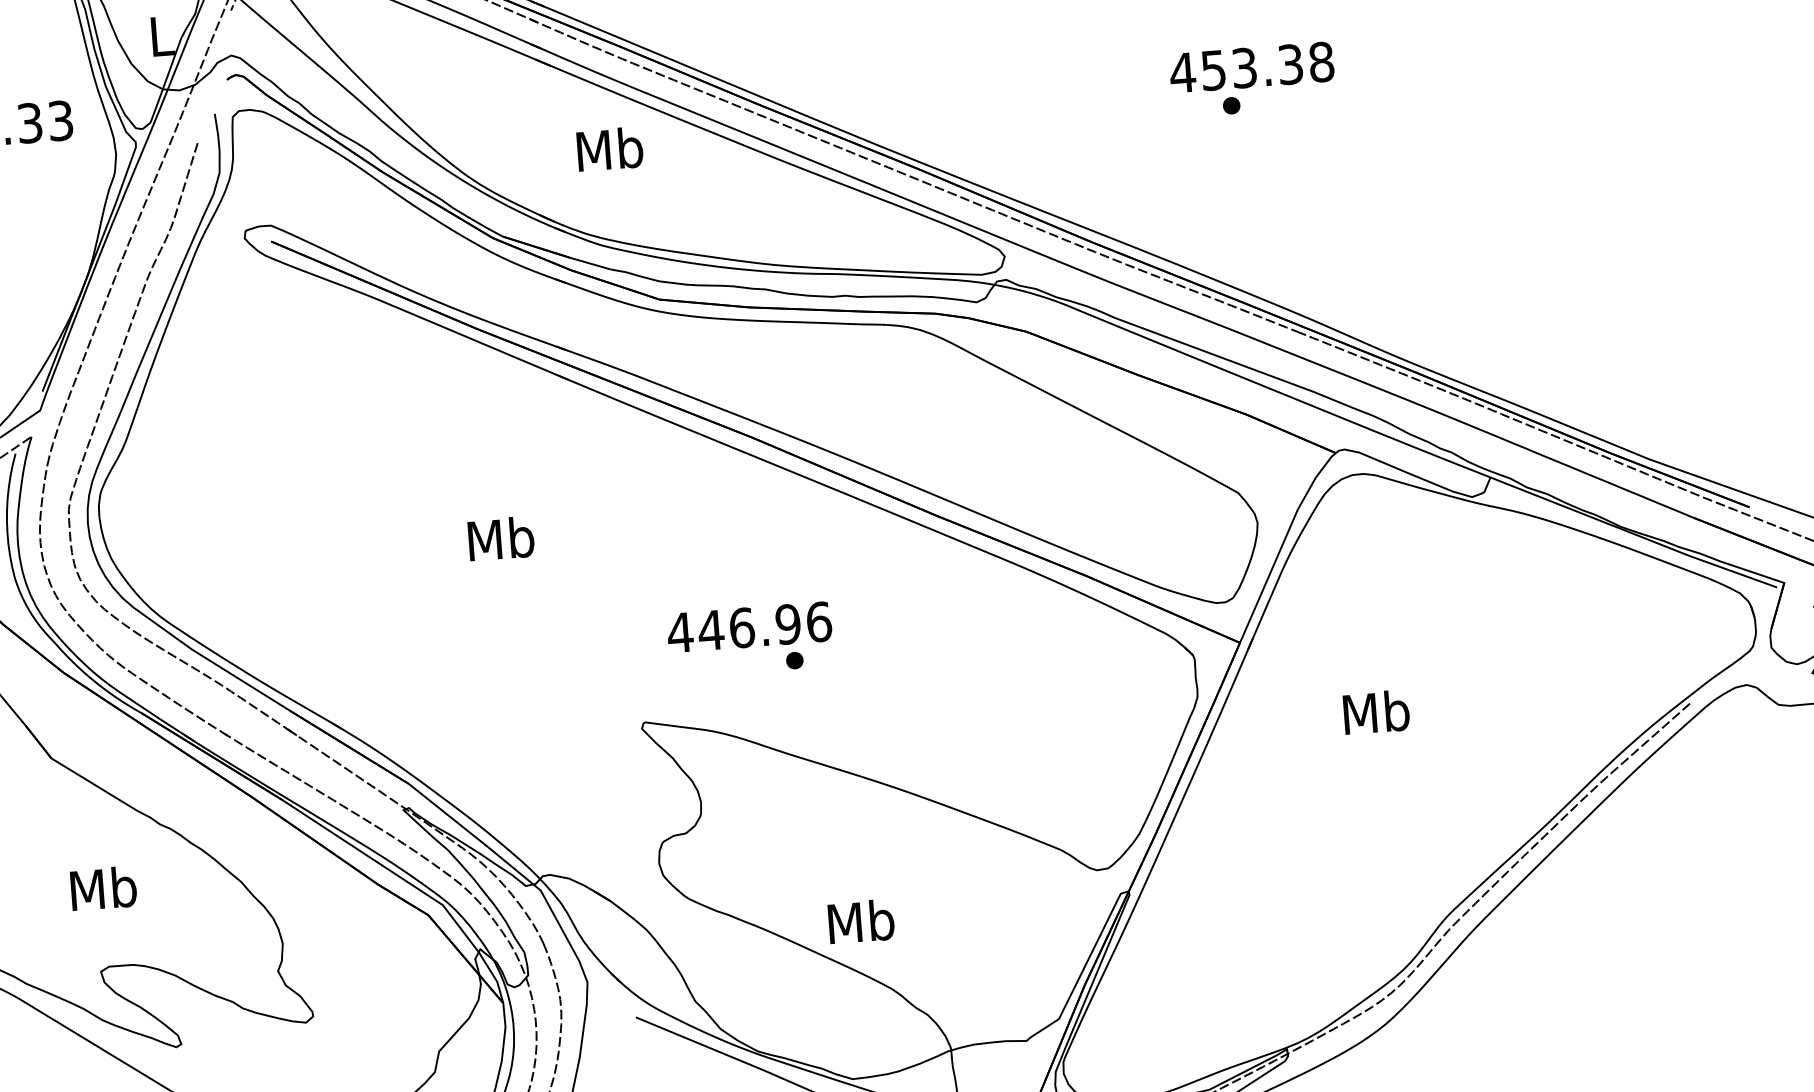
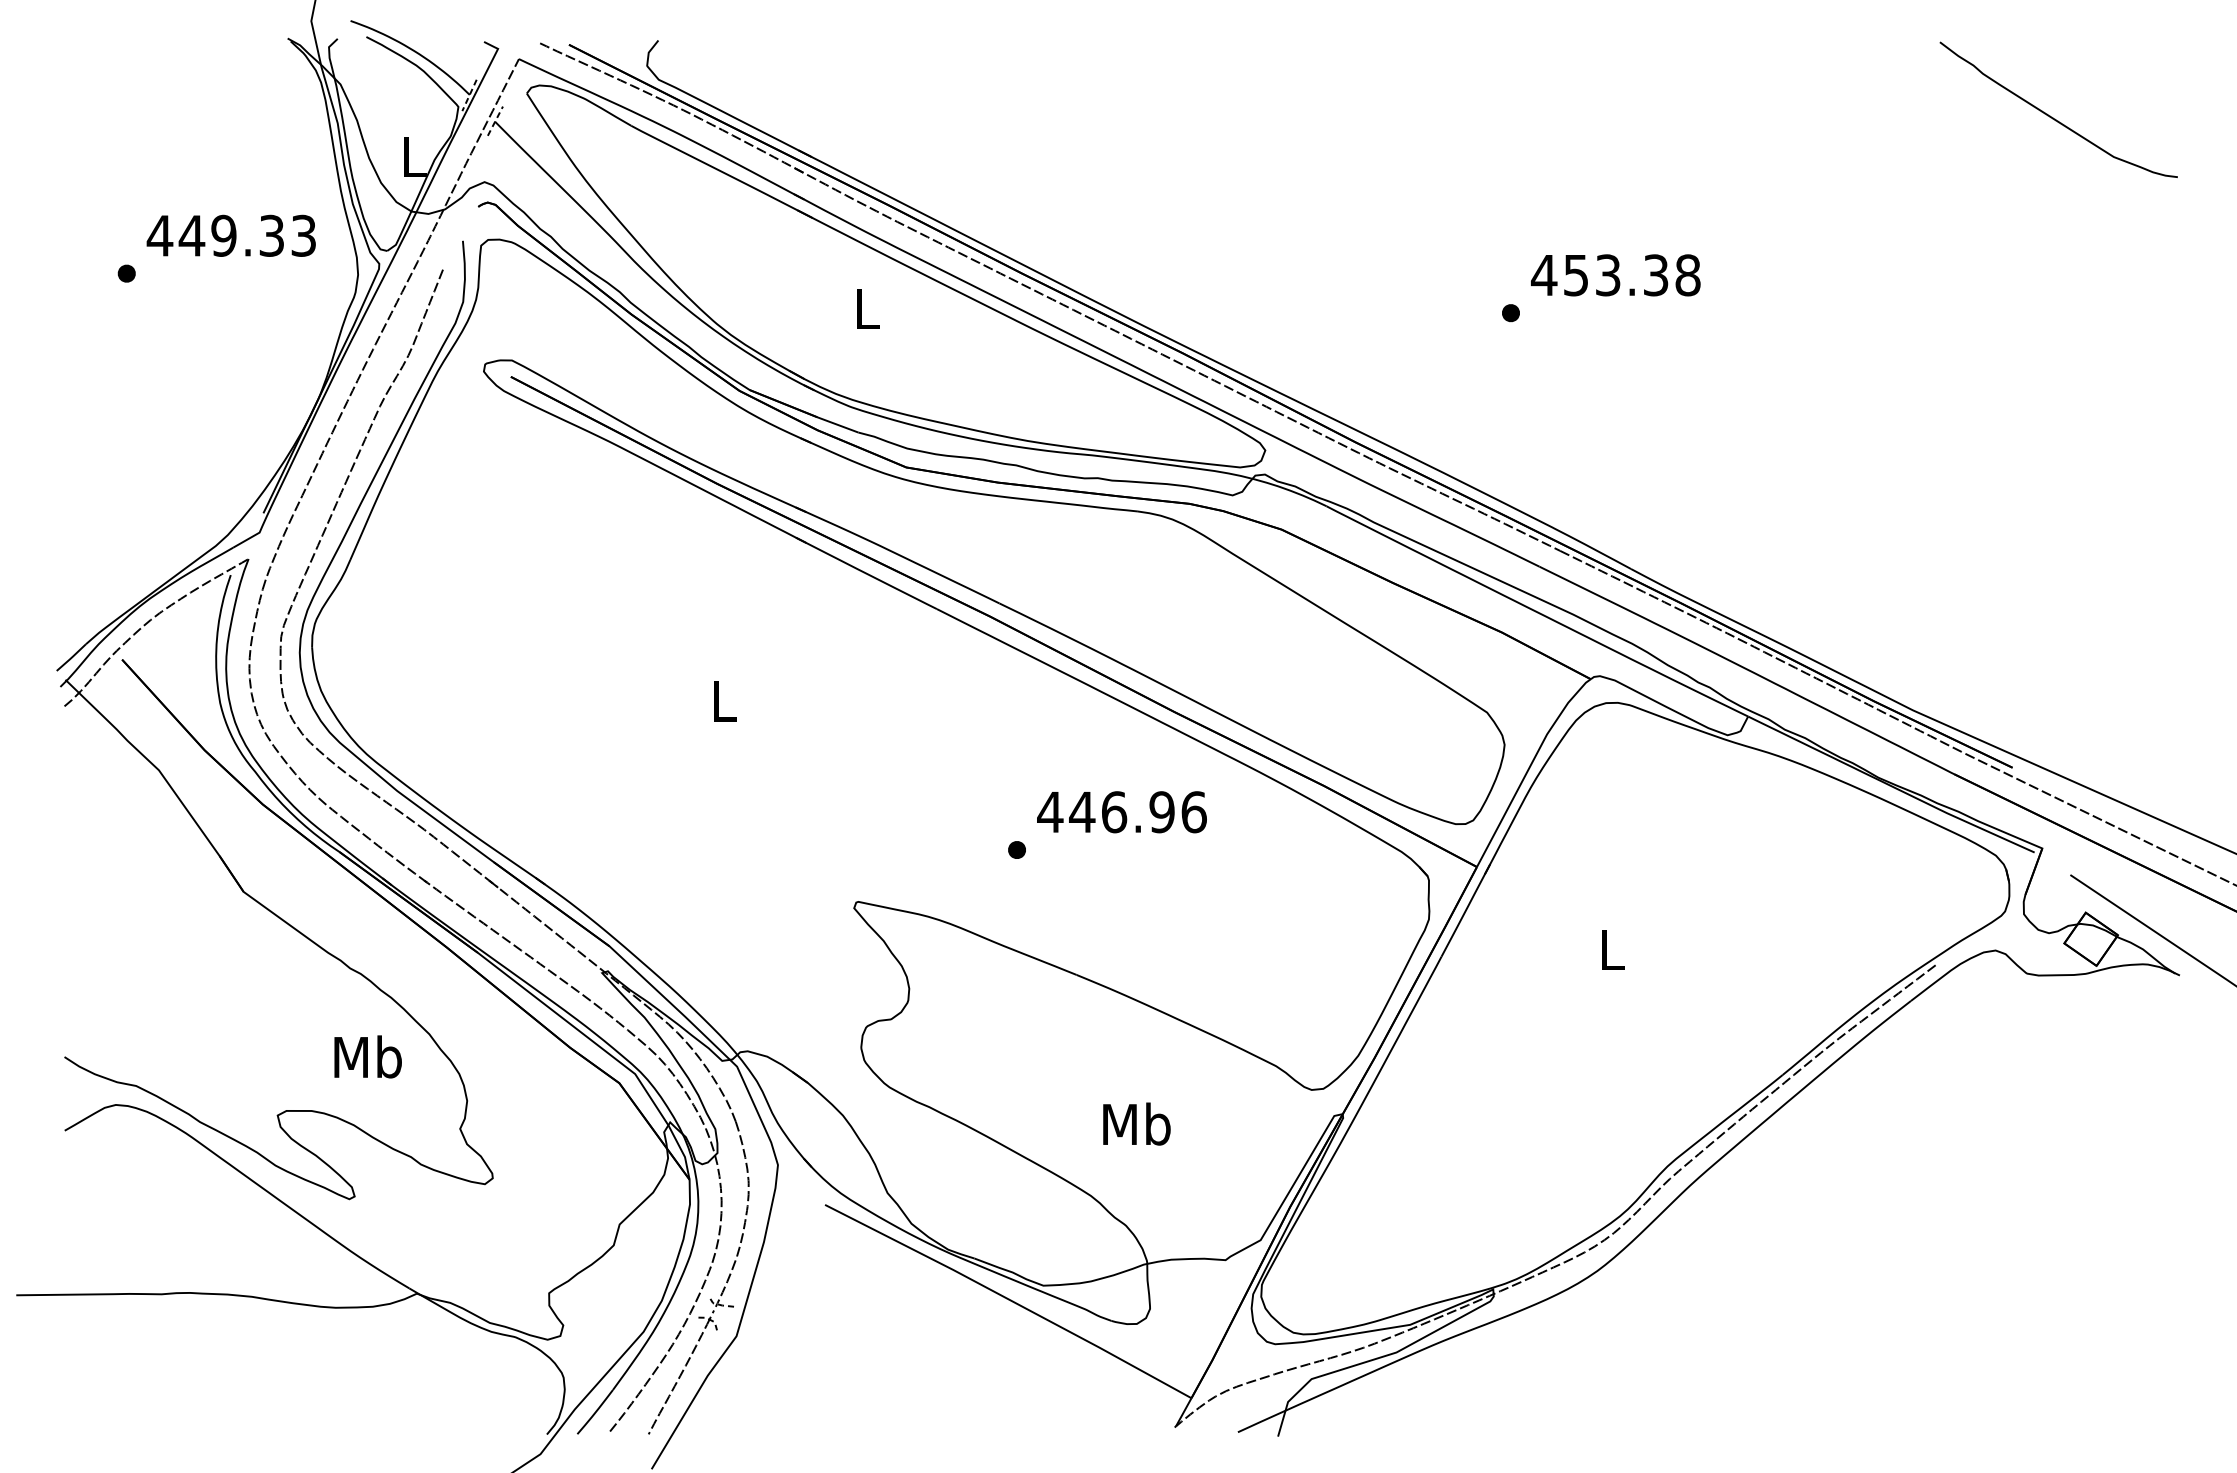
text: (1251, 67) -> (1615, 275), moved
text: (610, 149) -> (867, 308), Mb -> L
text: (501, 538) -> (724, 700), Mb -> L
text: (749, 627) -> (1121, 812), moved
text: (1375, 711) -> (1611, 948), Mb -> L
text: (103, 888) -> (367, 1056), moved
text: (860, 921) -> (1136, 1123), moved

